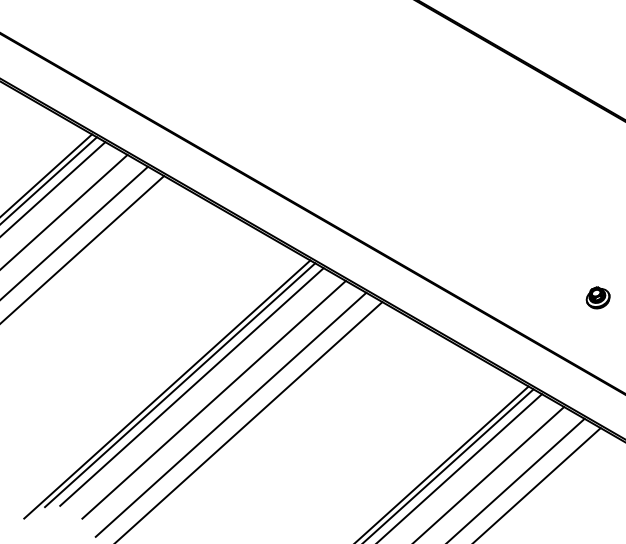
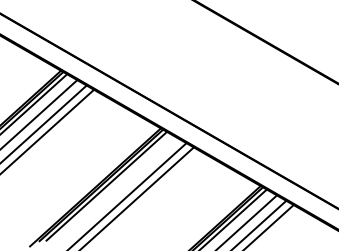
part: (598, 297) -> (292, 145), removed
line: (213, 398) -> (116, 191), removed

